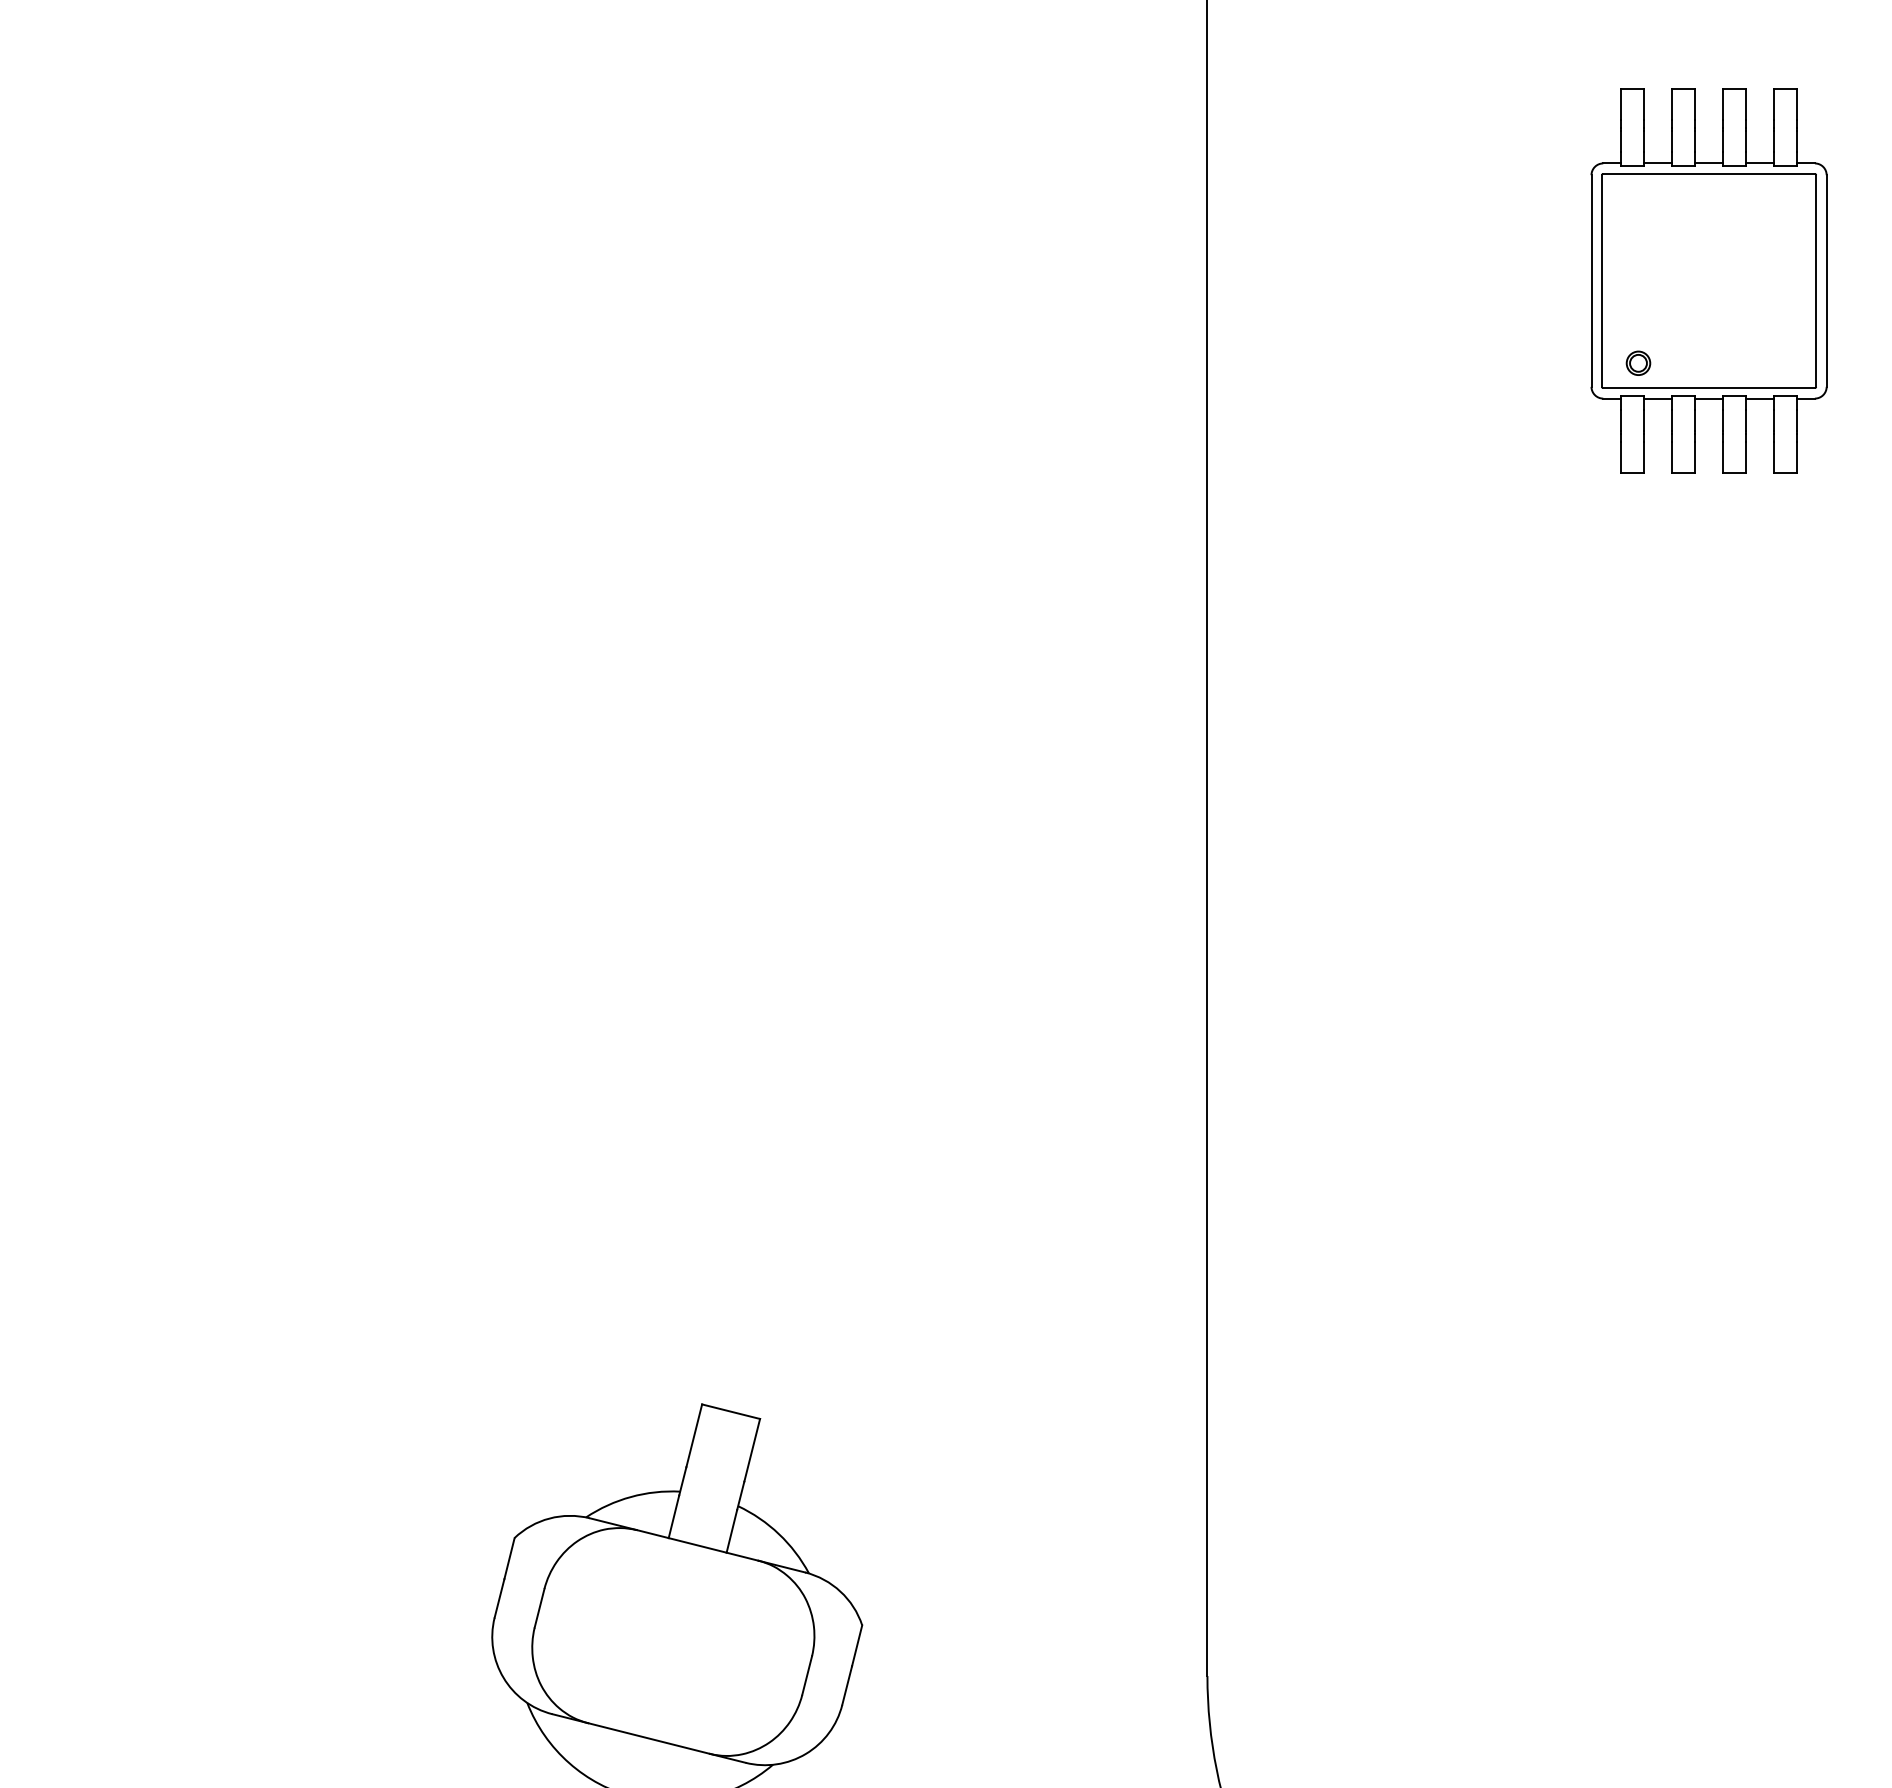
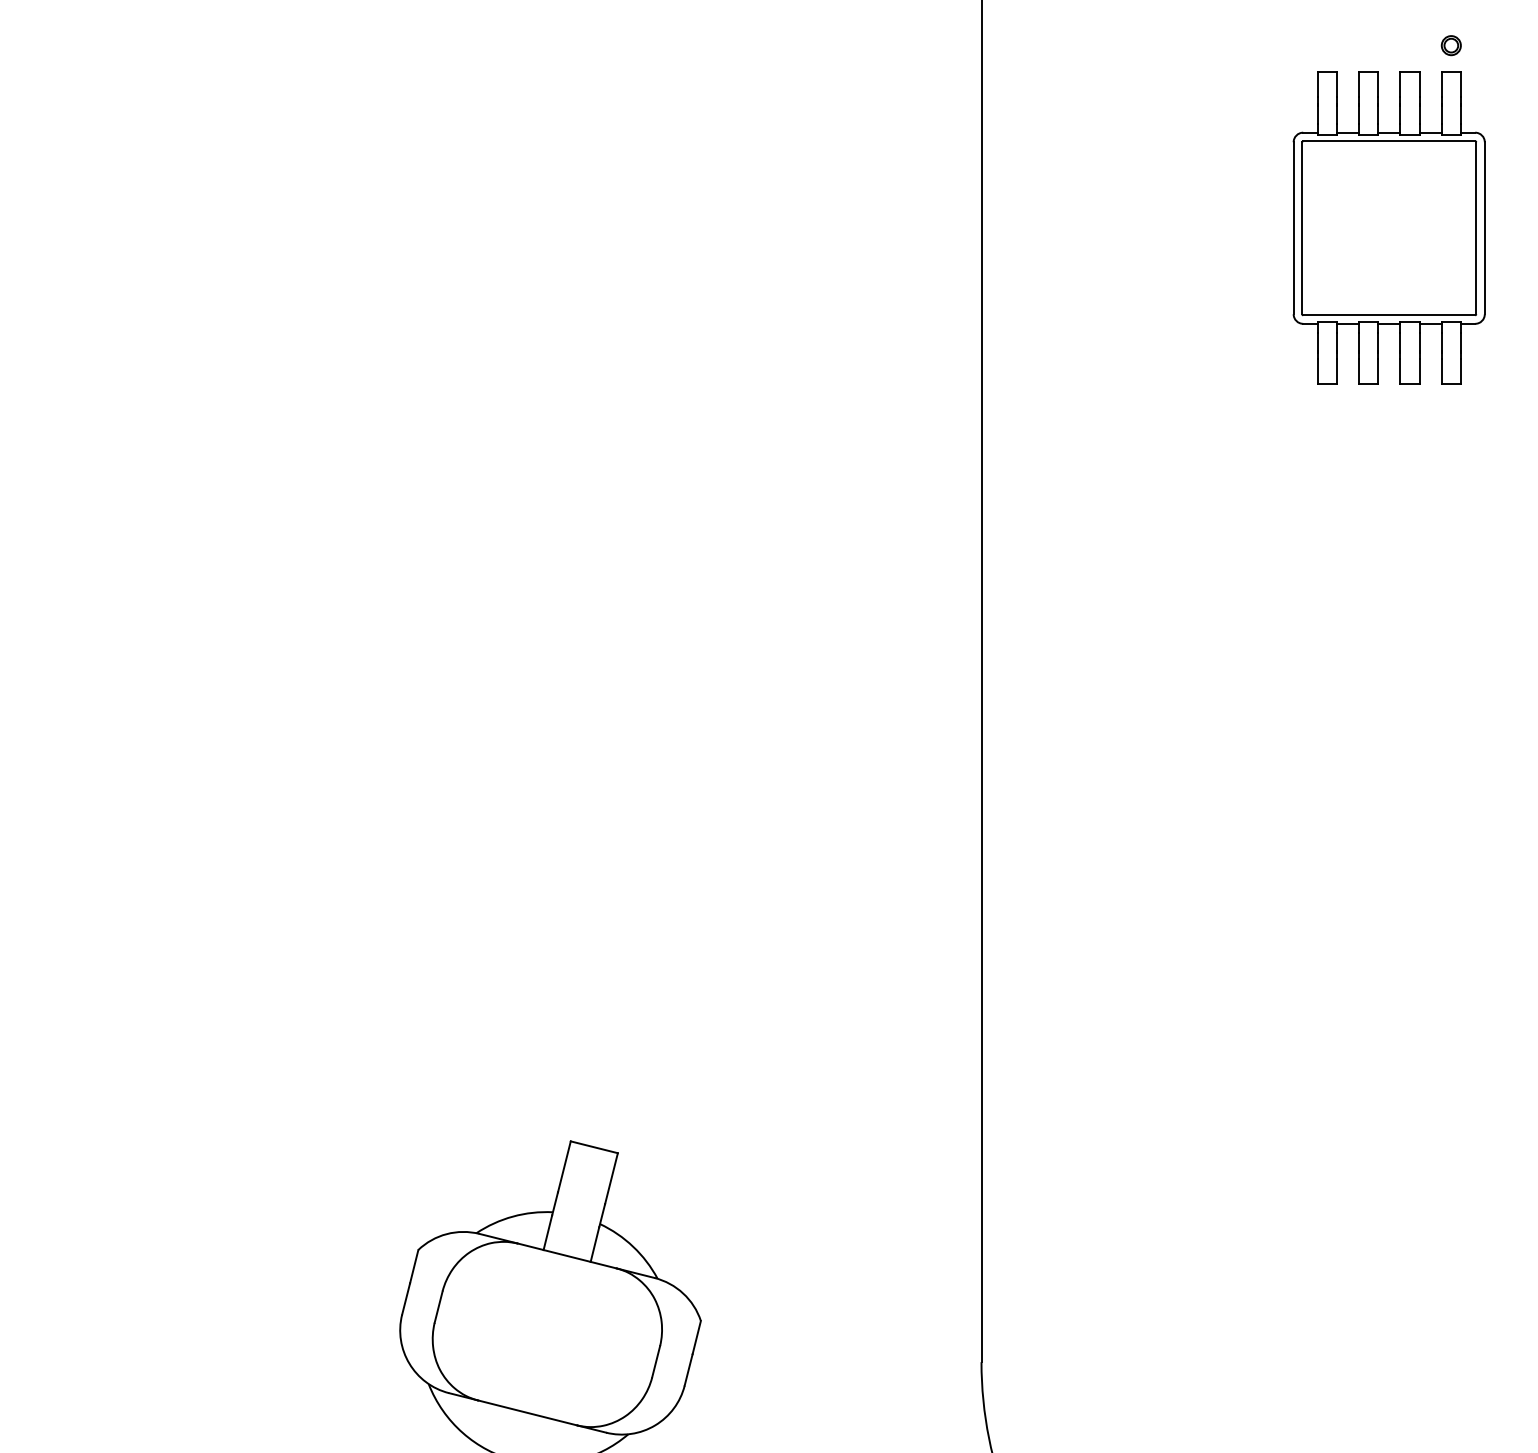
part: (1638, 362) -> (1451, 44), moved

